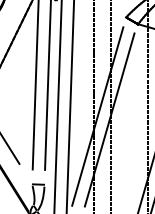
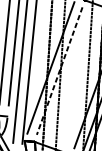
line: (109, 120) -> (59, 71), solid -> dashed

